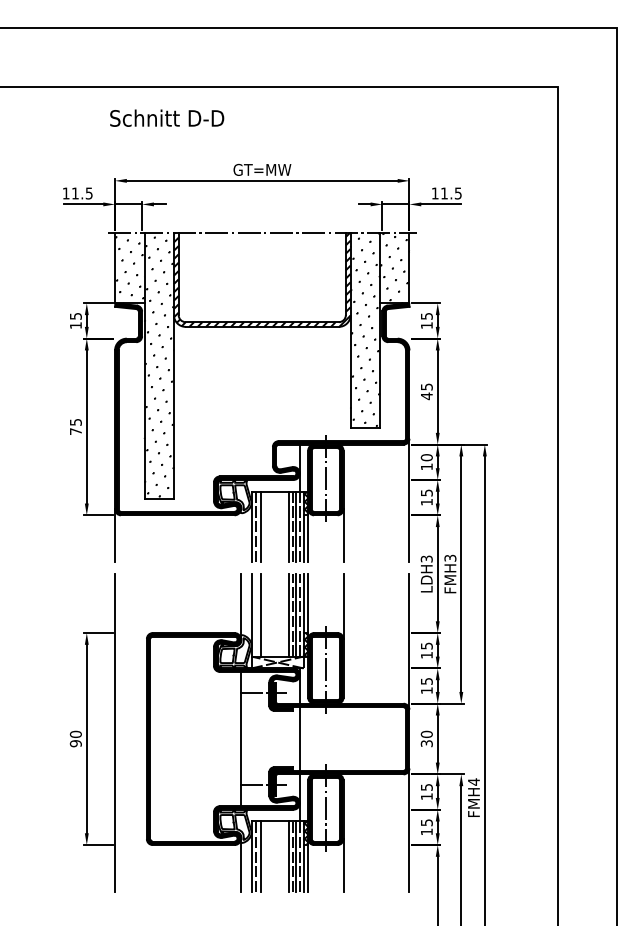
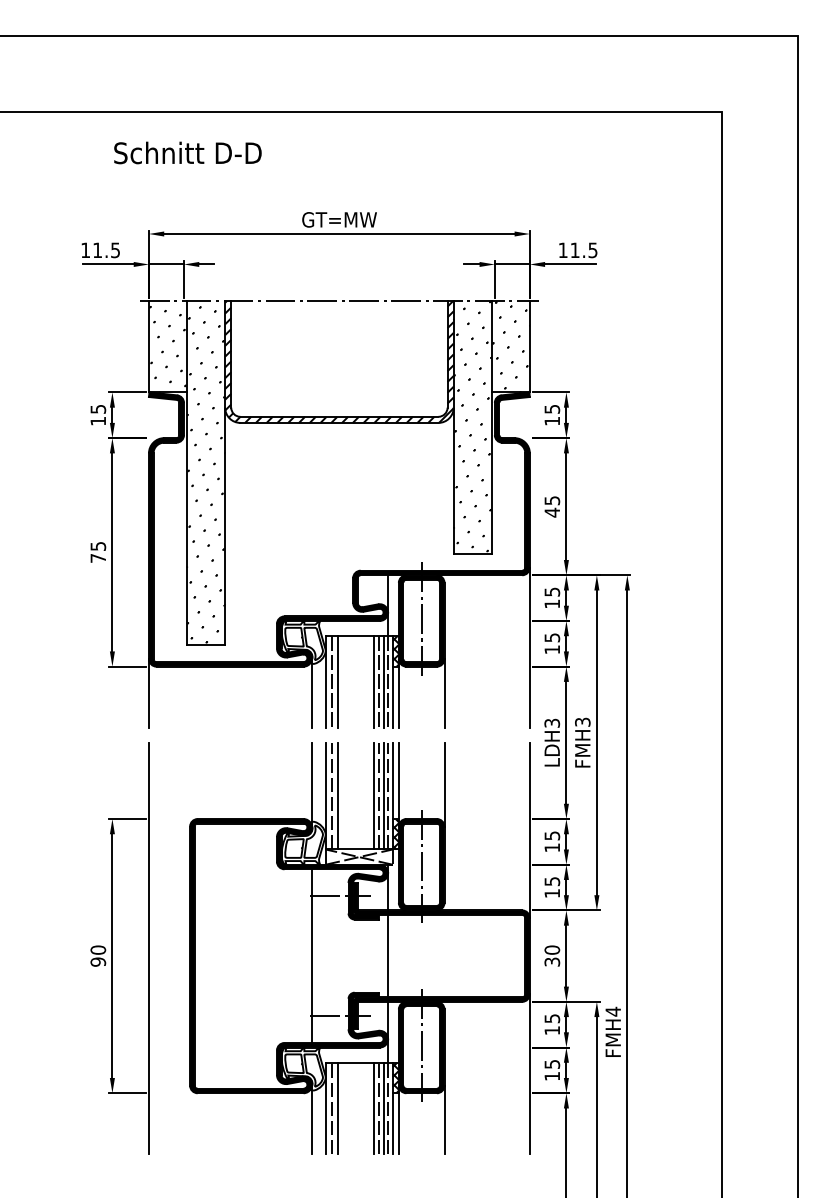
text: (167, 117) -> (188, 152), moved
text: (426, 457) -> (551, 591), 10 -> 15
line: (241, 535) -> (312, 692), added
line: (256, 615) -> (331, 796), added

